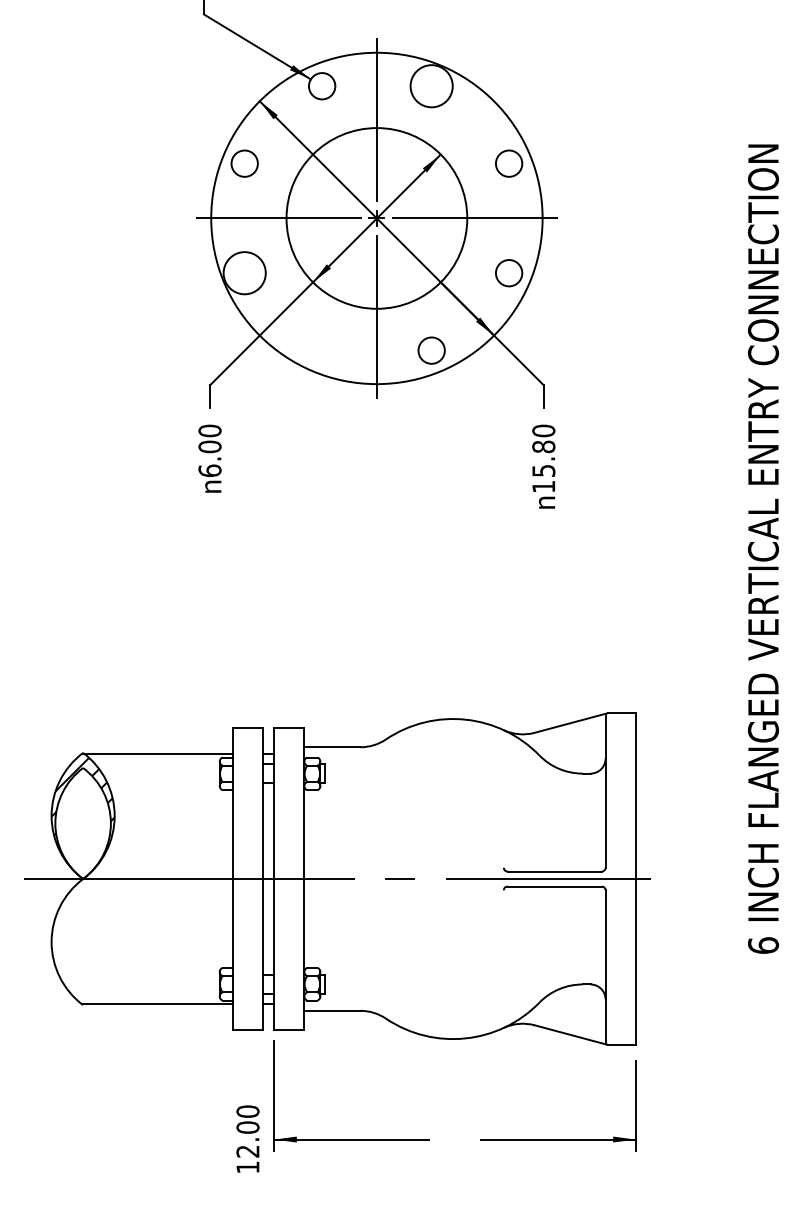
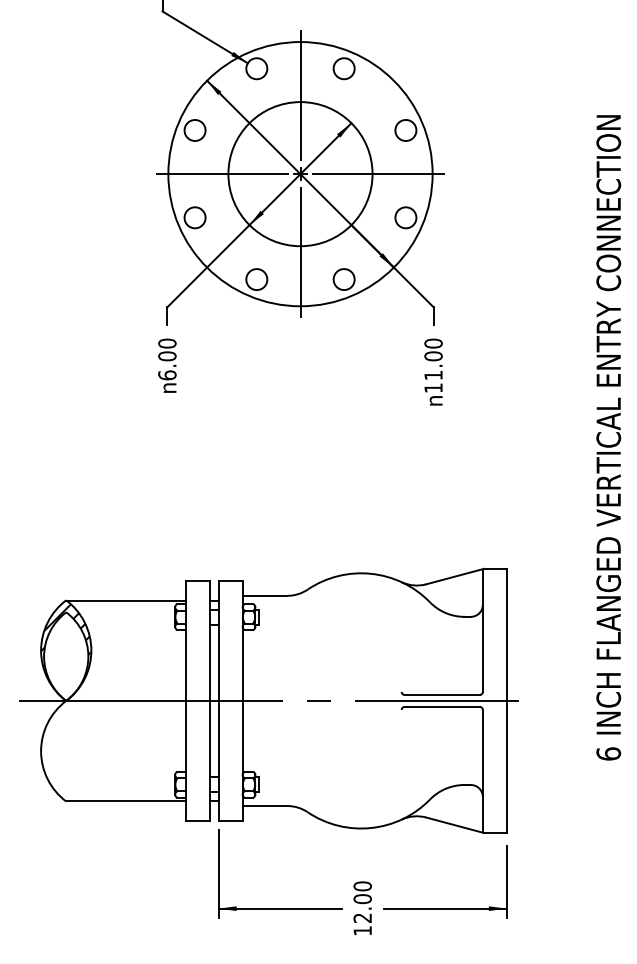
circle: (431, 86) -> (344, 68), size x0.62
circle: (244, 273) -> (194, 218), size x0.62
circle: (322, 350) -> (257, 279), added
text: (543, 458) -> (433, 365), 15.80 -> 11.00
text: (247, 1138) -> (362, 907), moved

